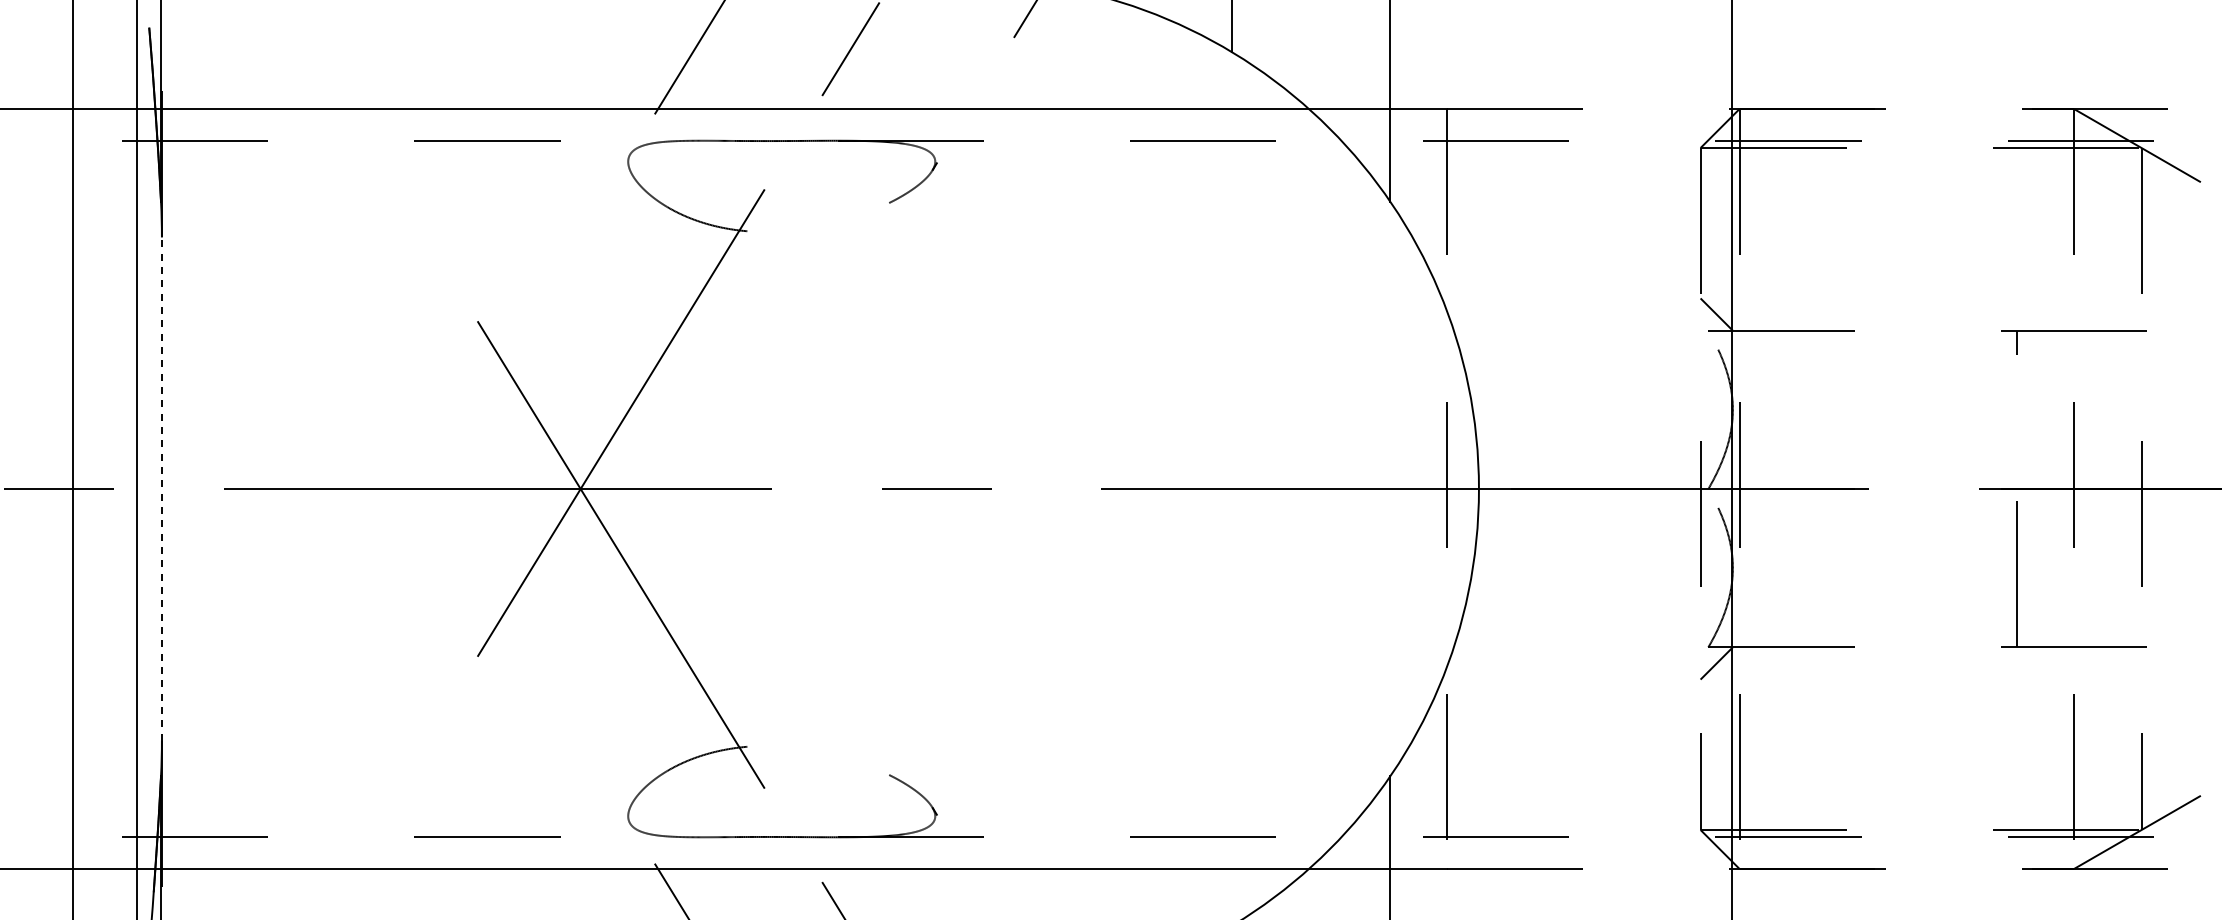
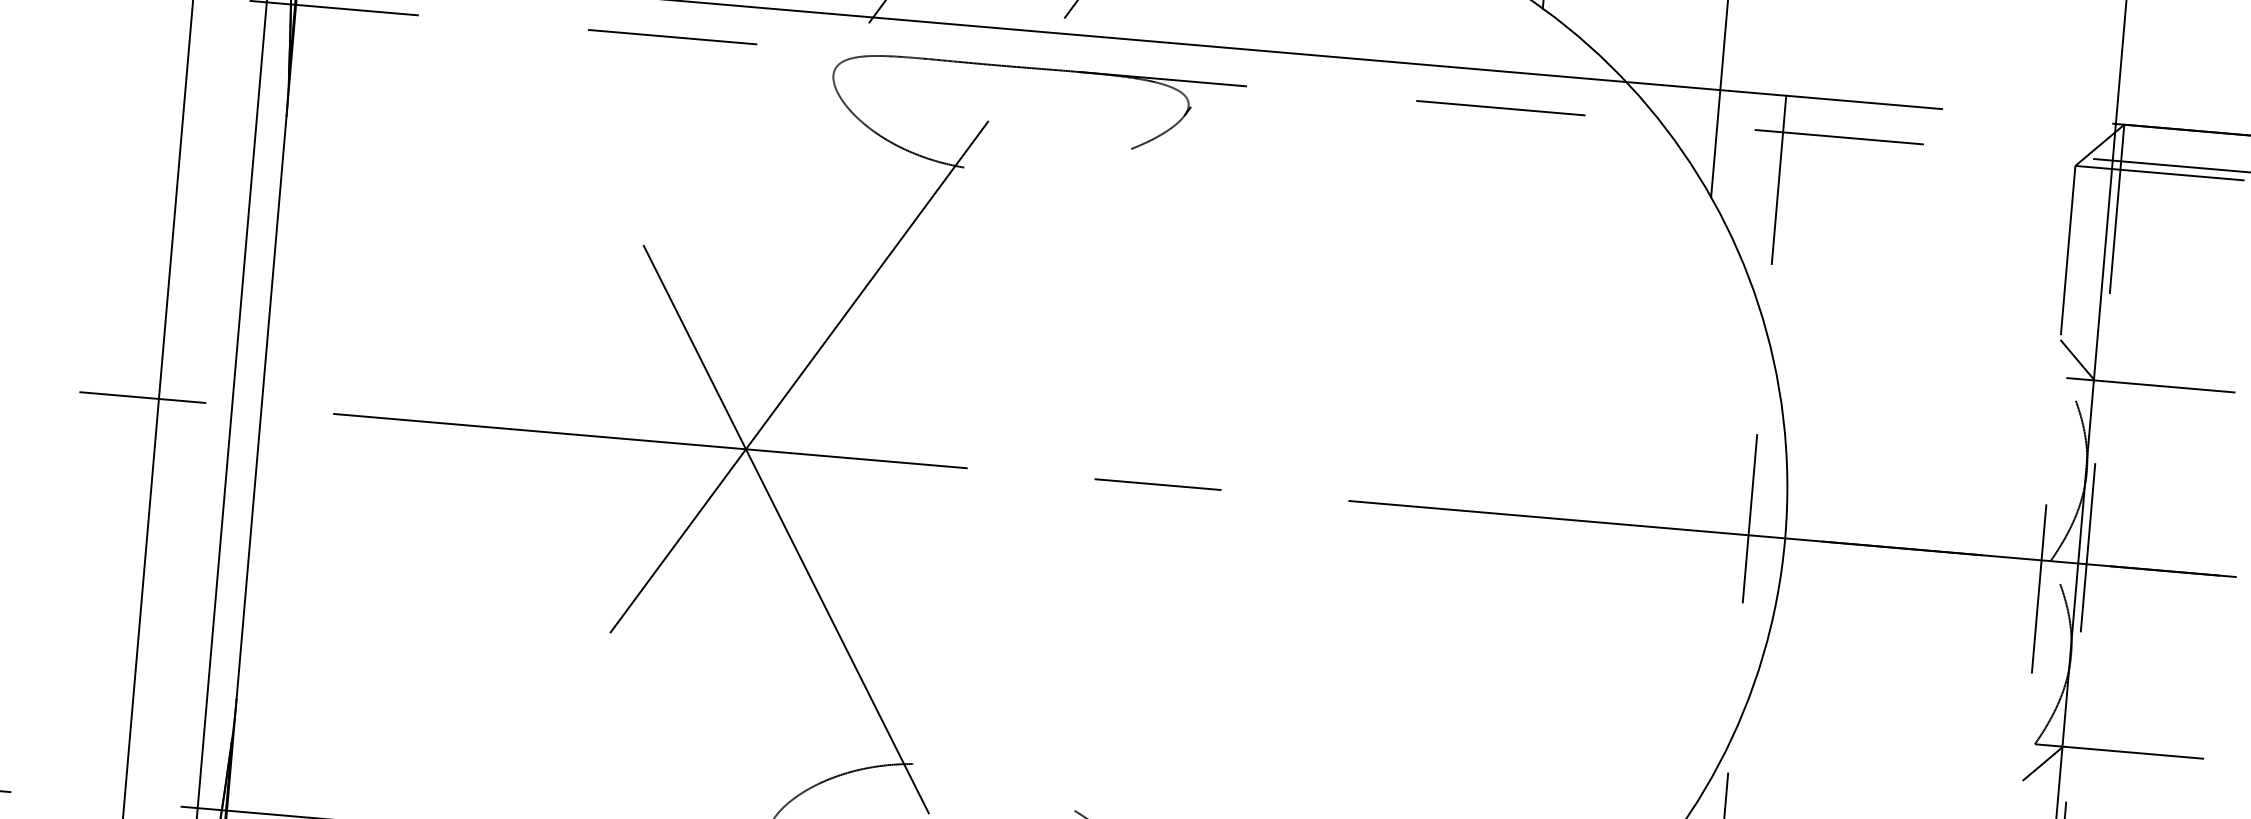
line: (161, 489) -> (261, 408), dashed -> solid

